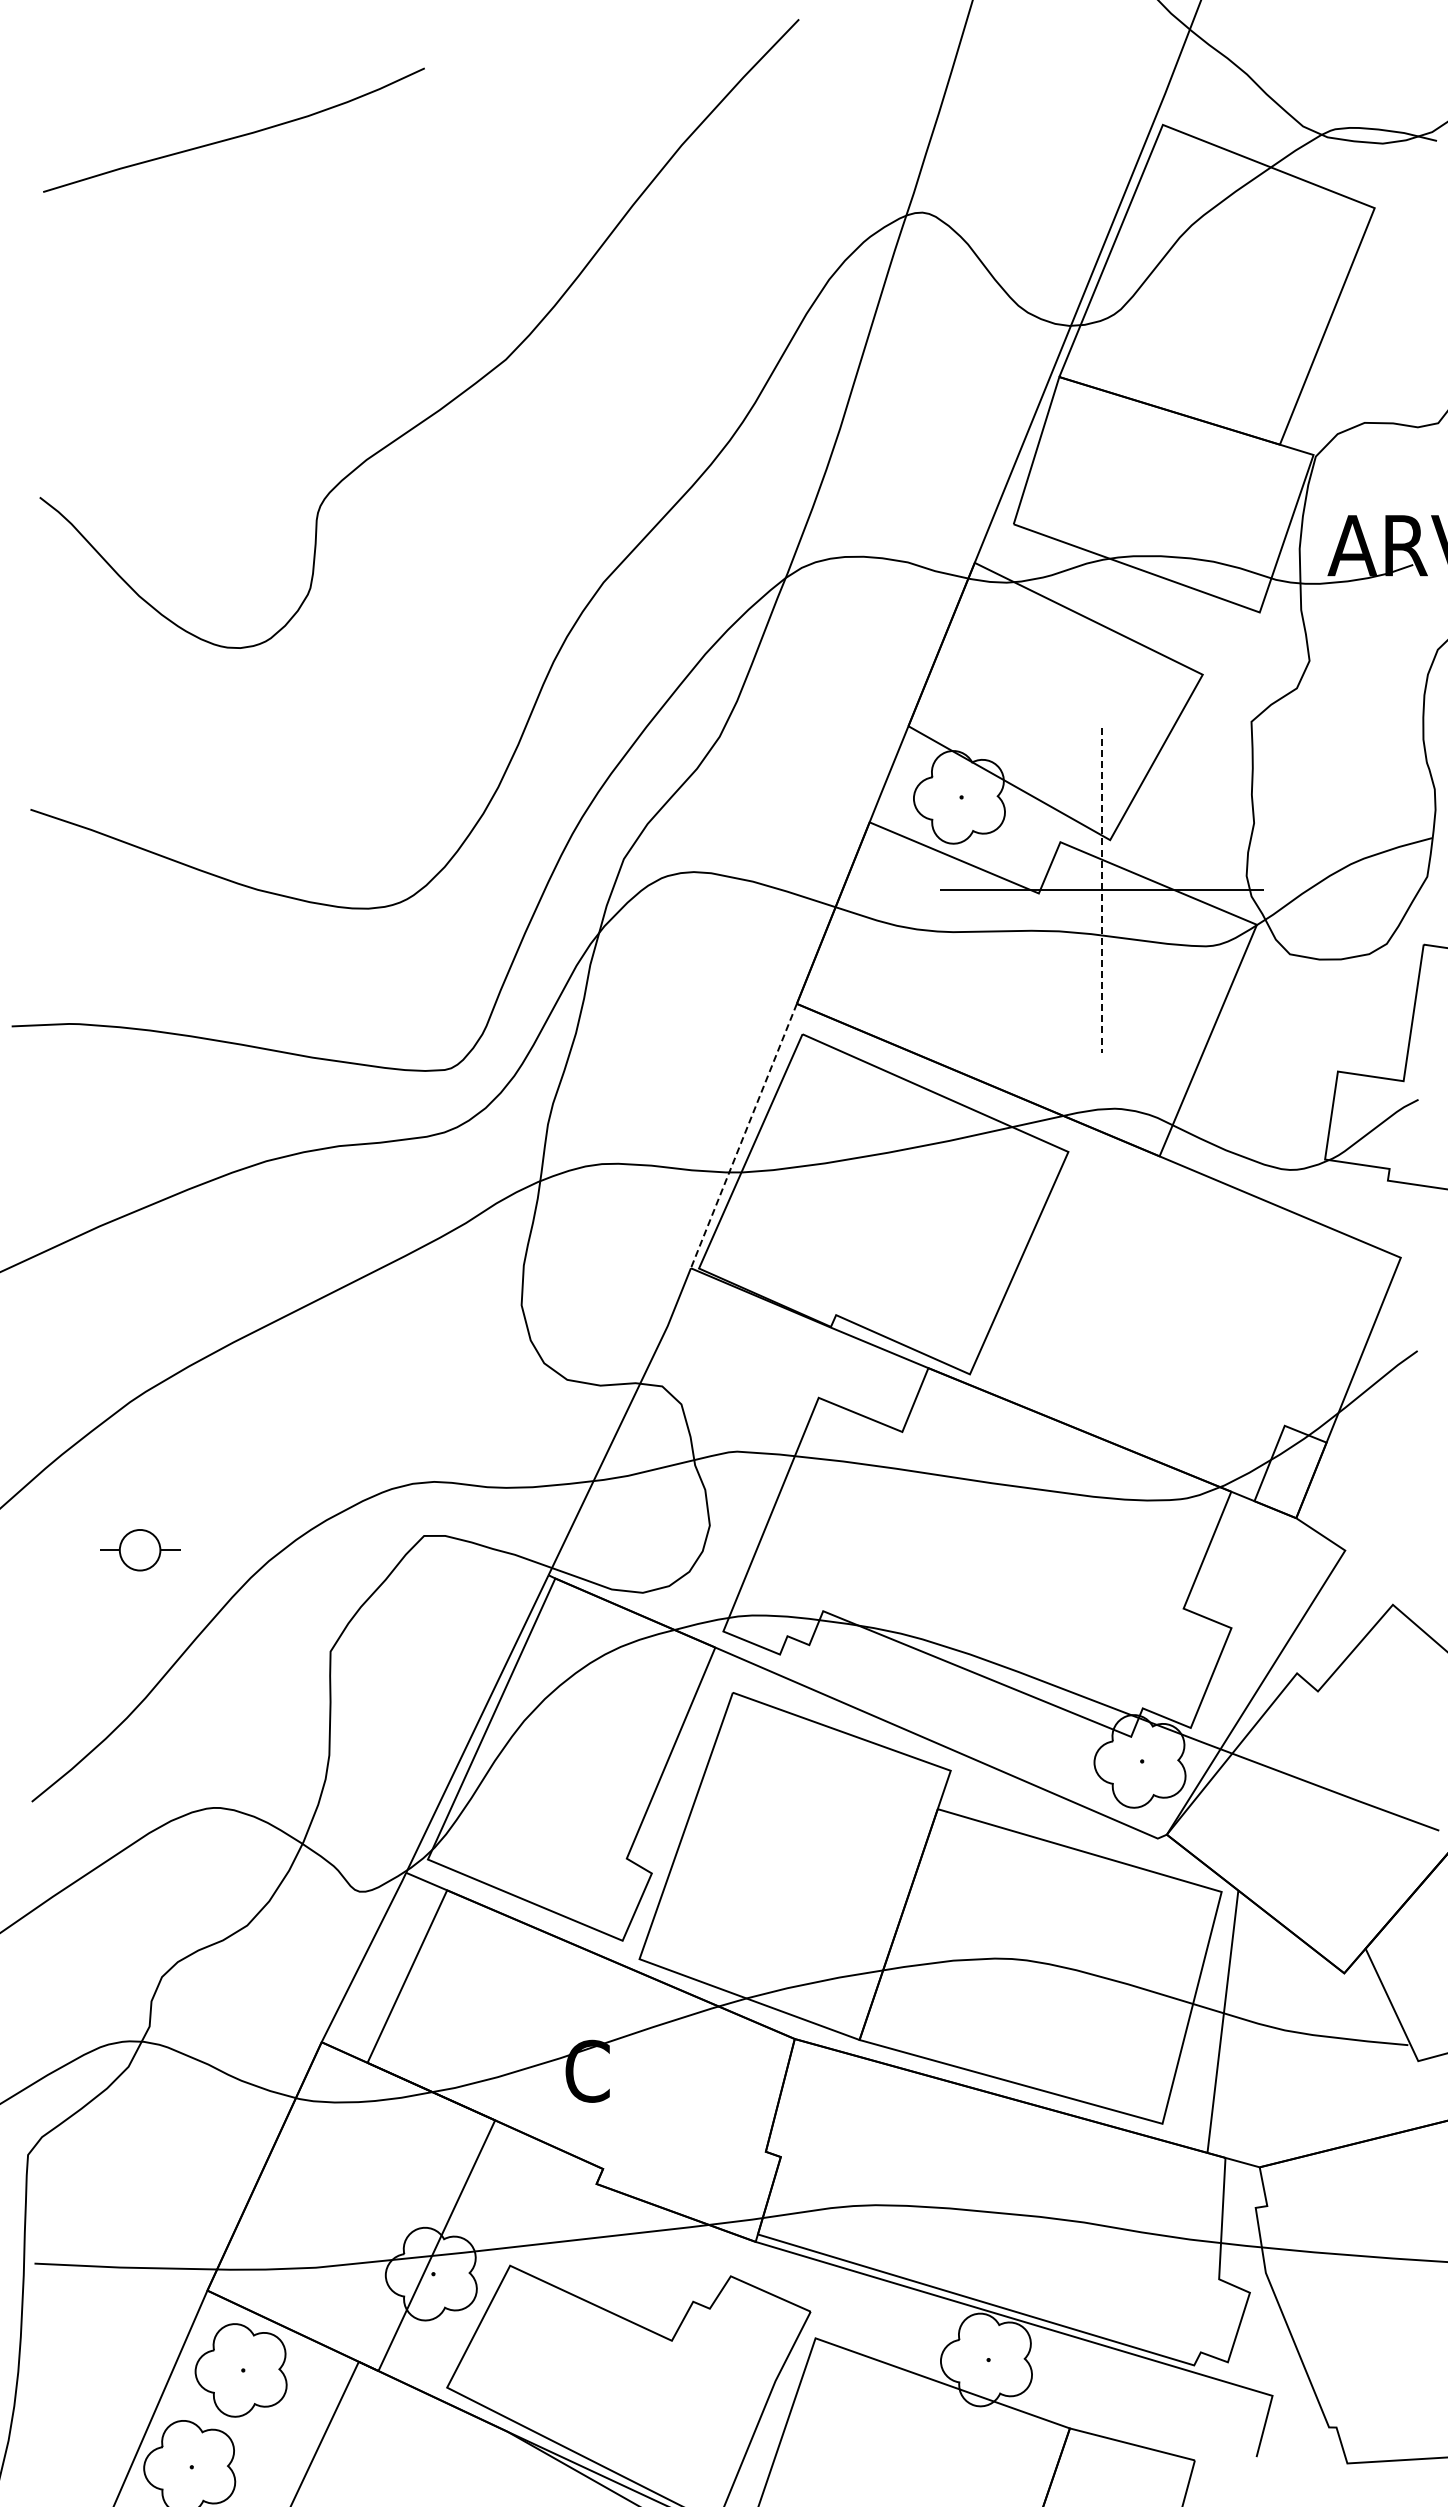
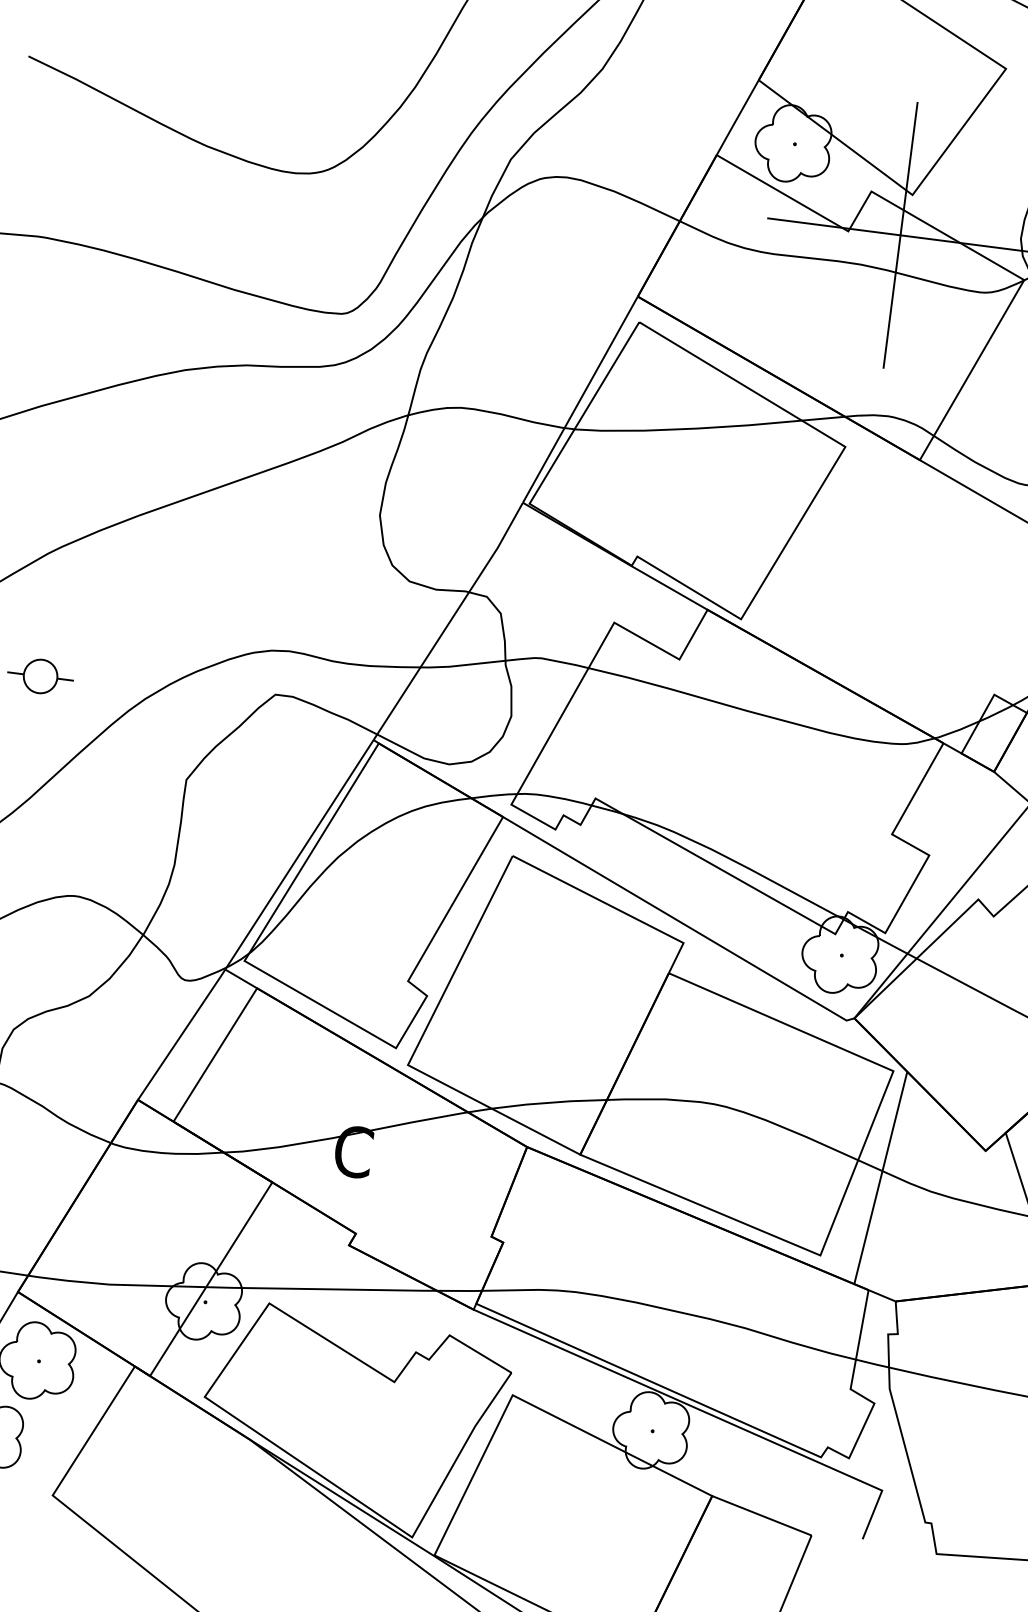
line: (1102, 890) -> (900, 235), dashed -> solid
line: (743, 1136) -> (580, 400), dashed -> solid

